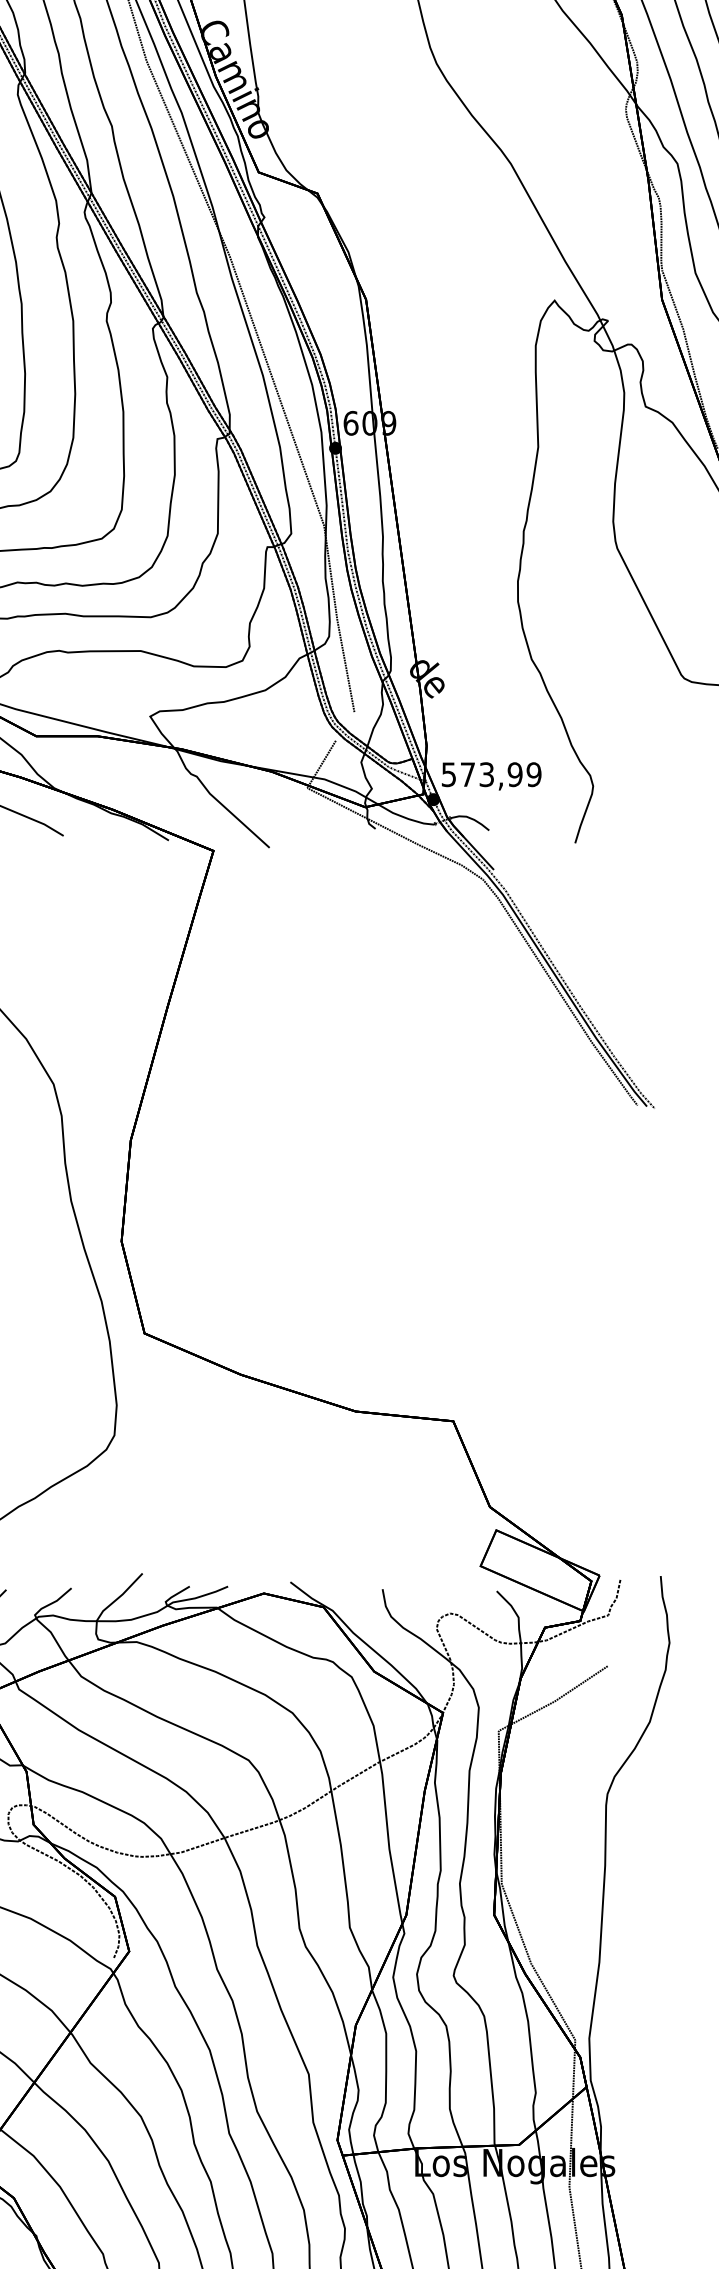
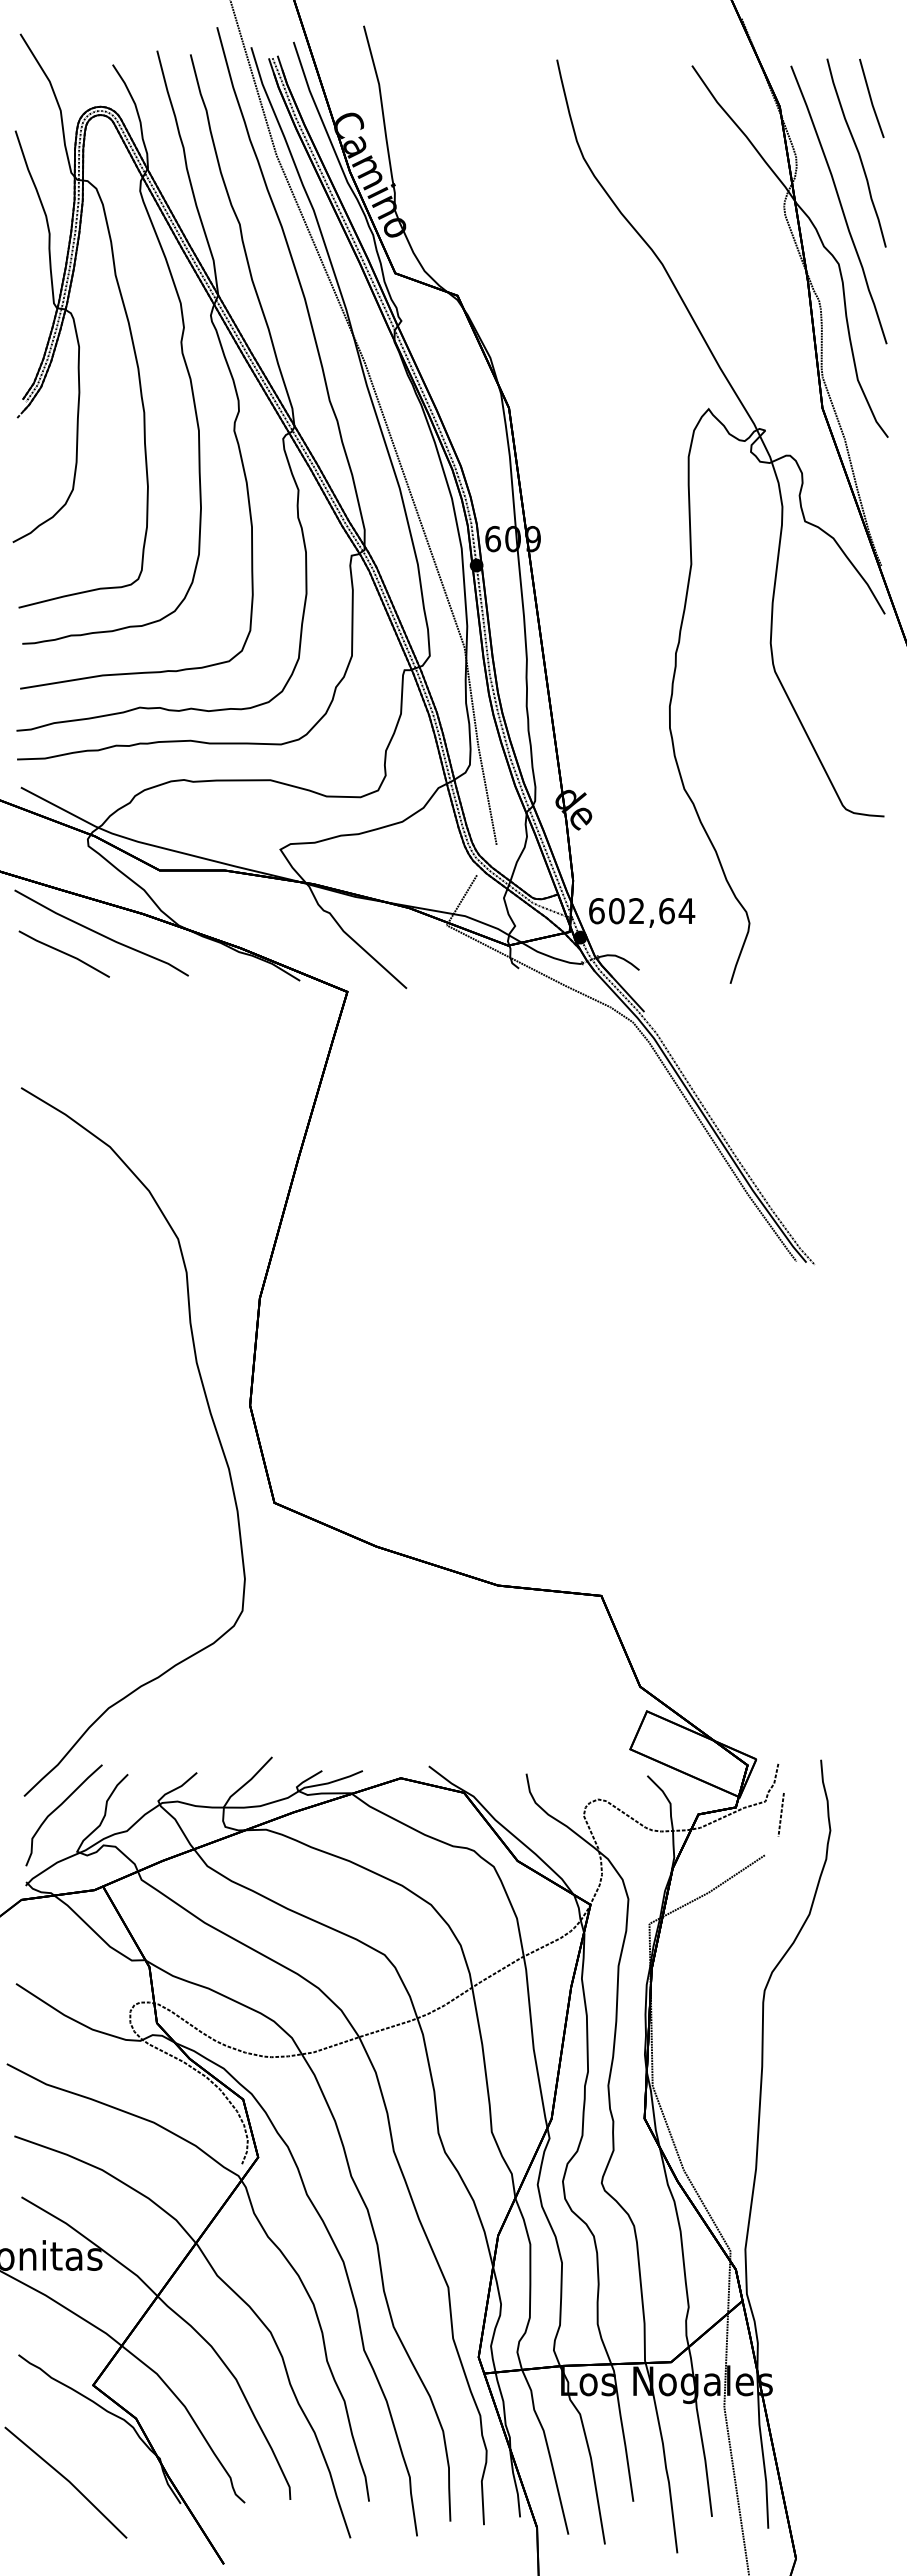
text: (492, 775) -> (642, 911), 573,99 -> 602,64
line: (622, 1627) -> (780, 1814), added

